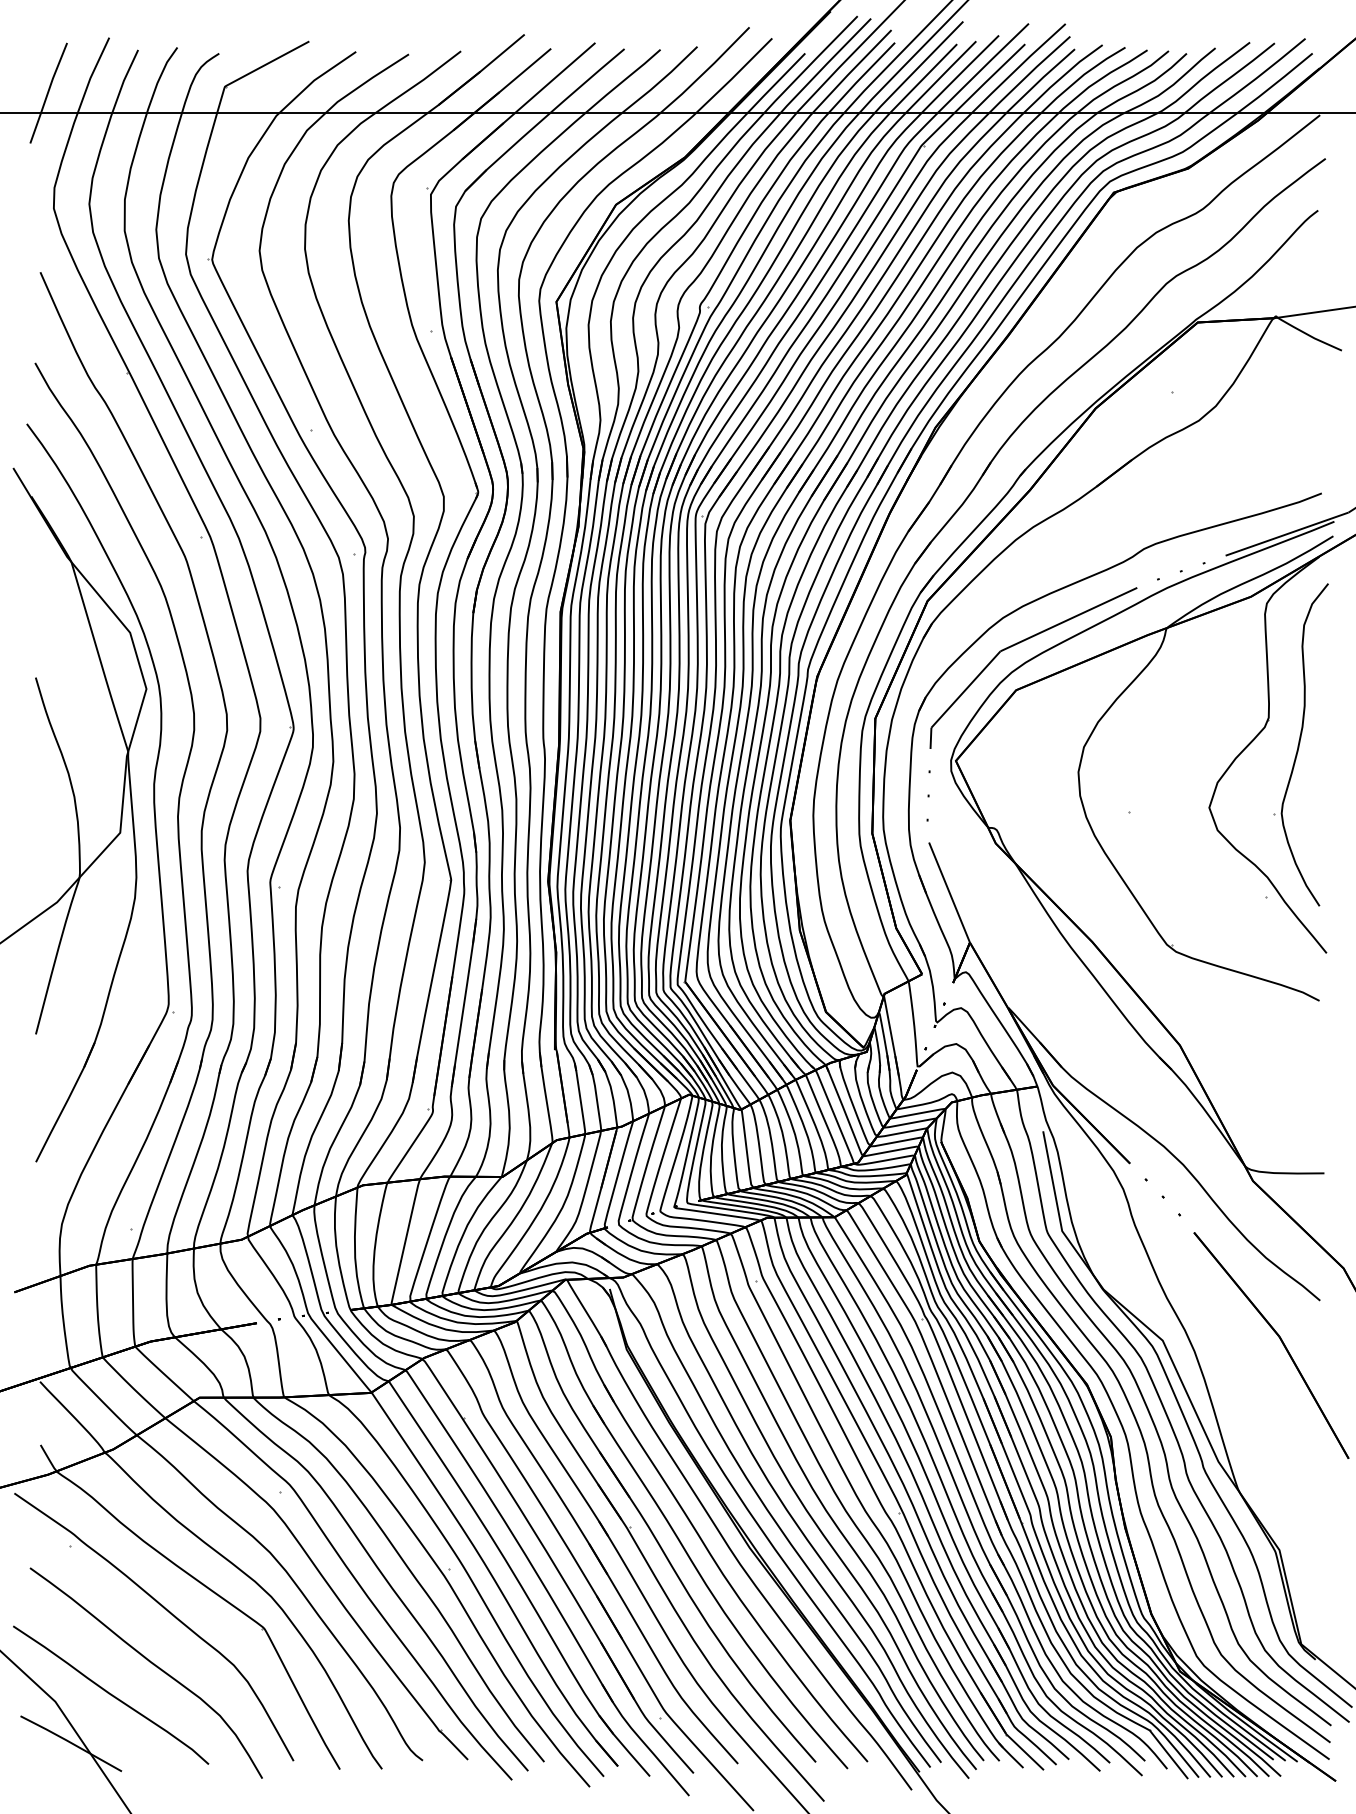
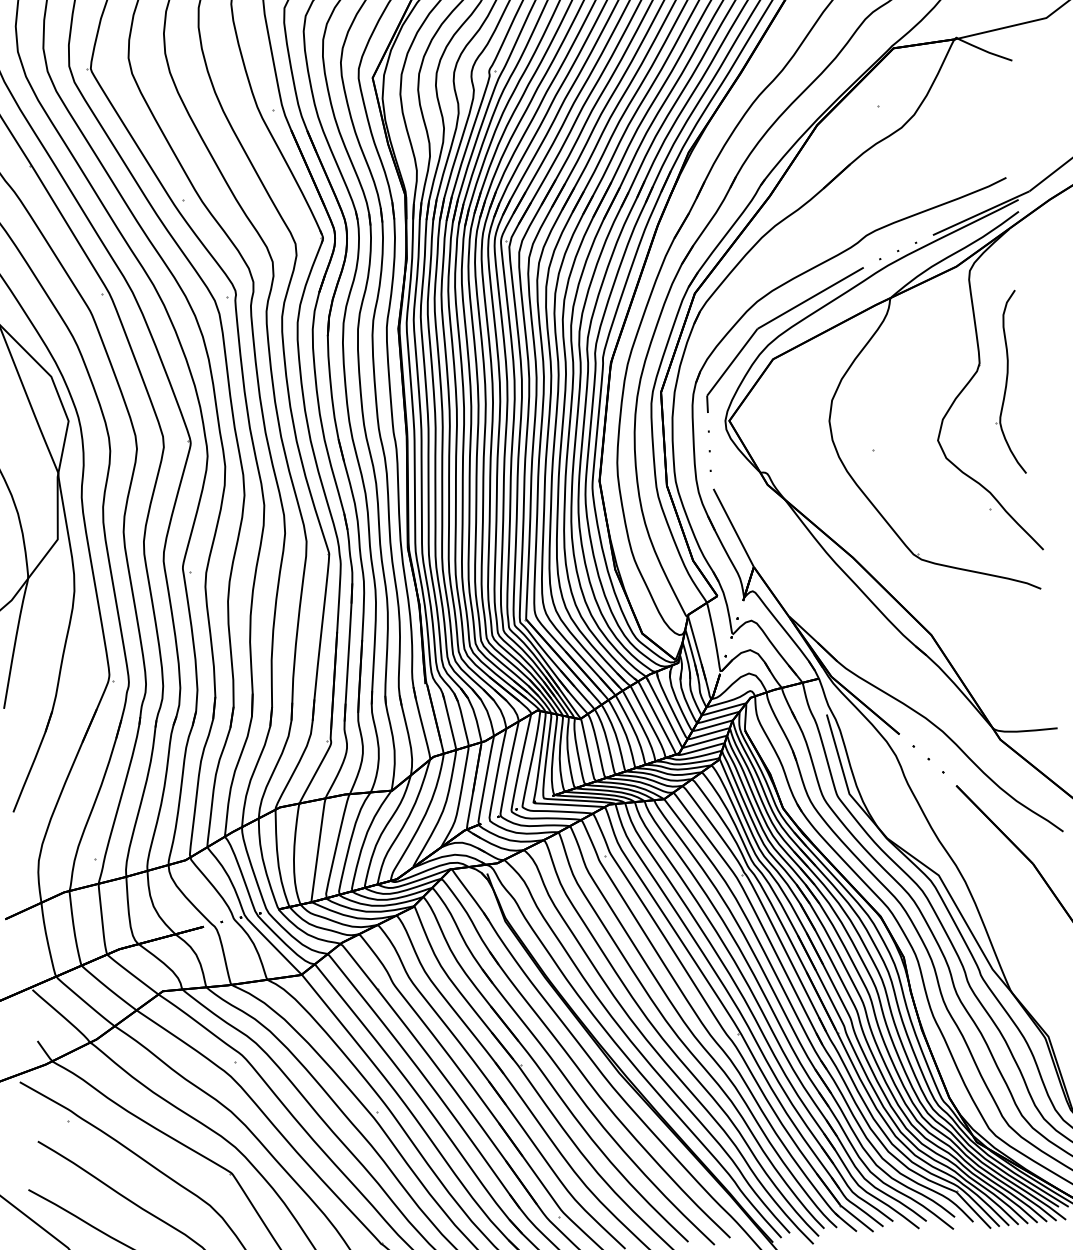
part: (1300, 744) -> (1007, 382), size x0.7

